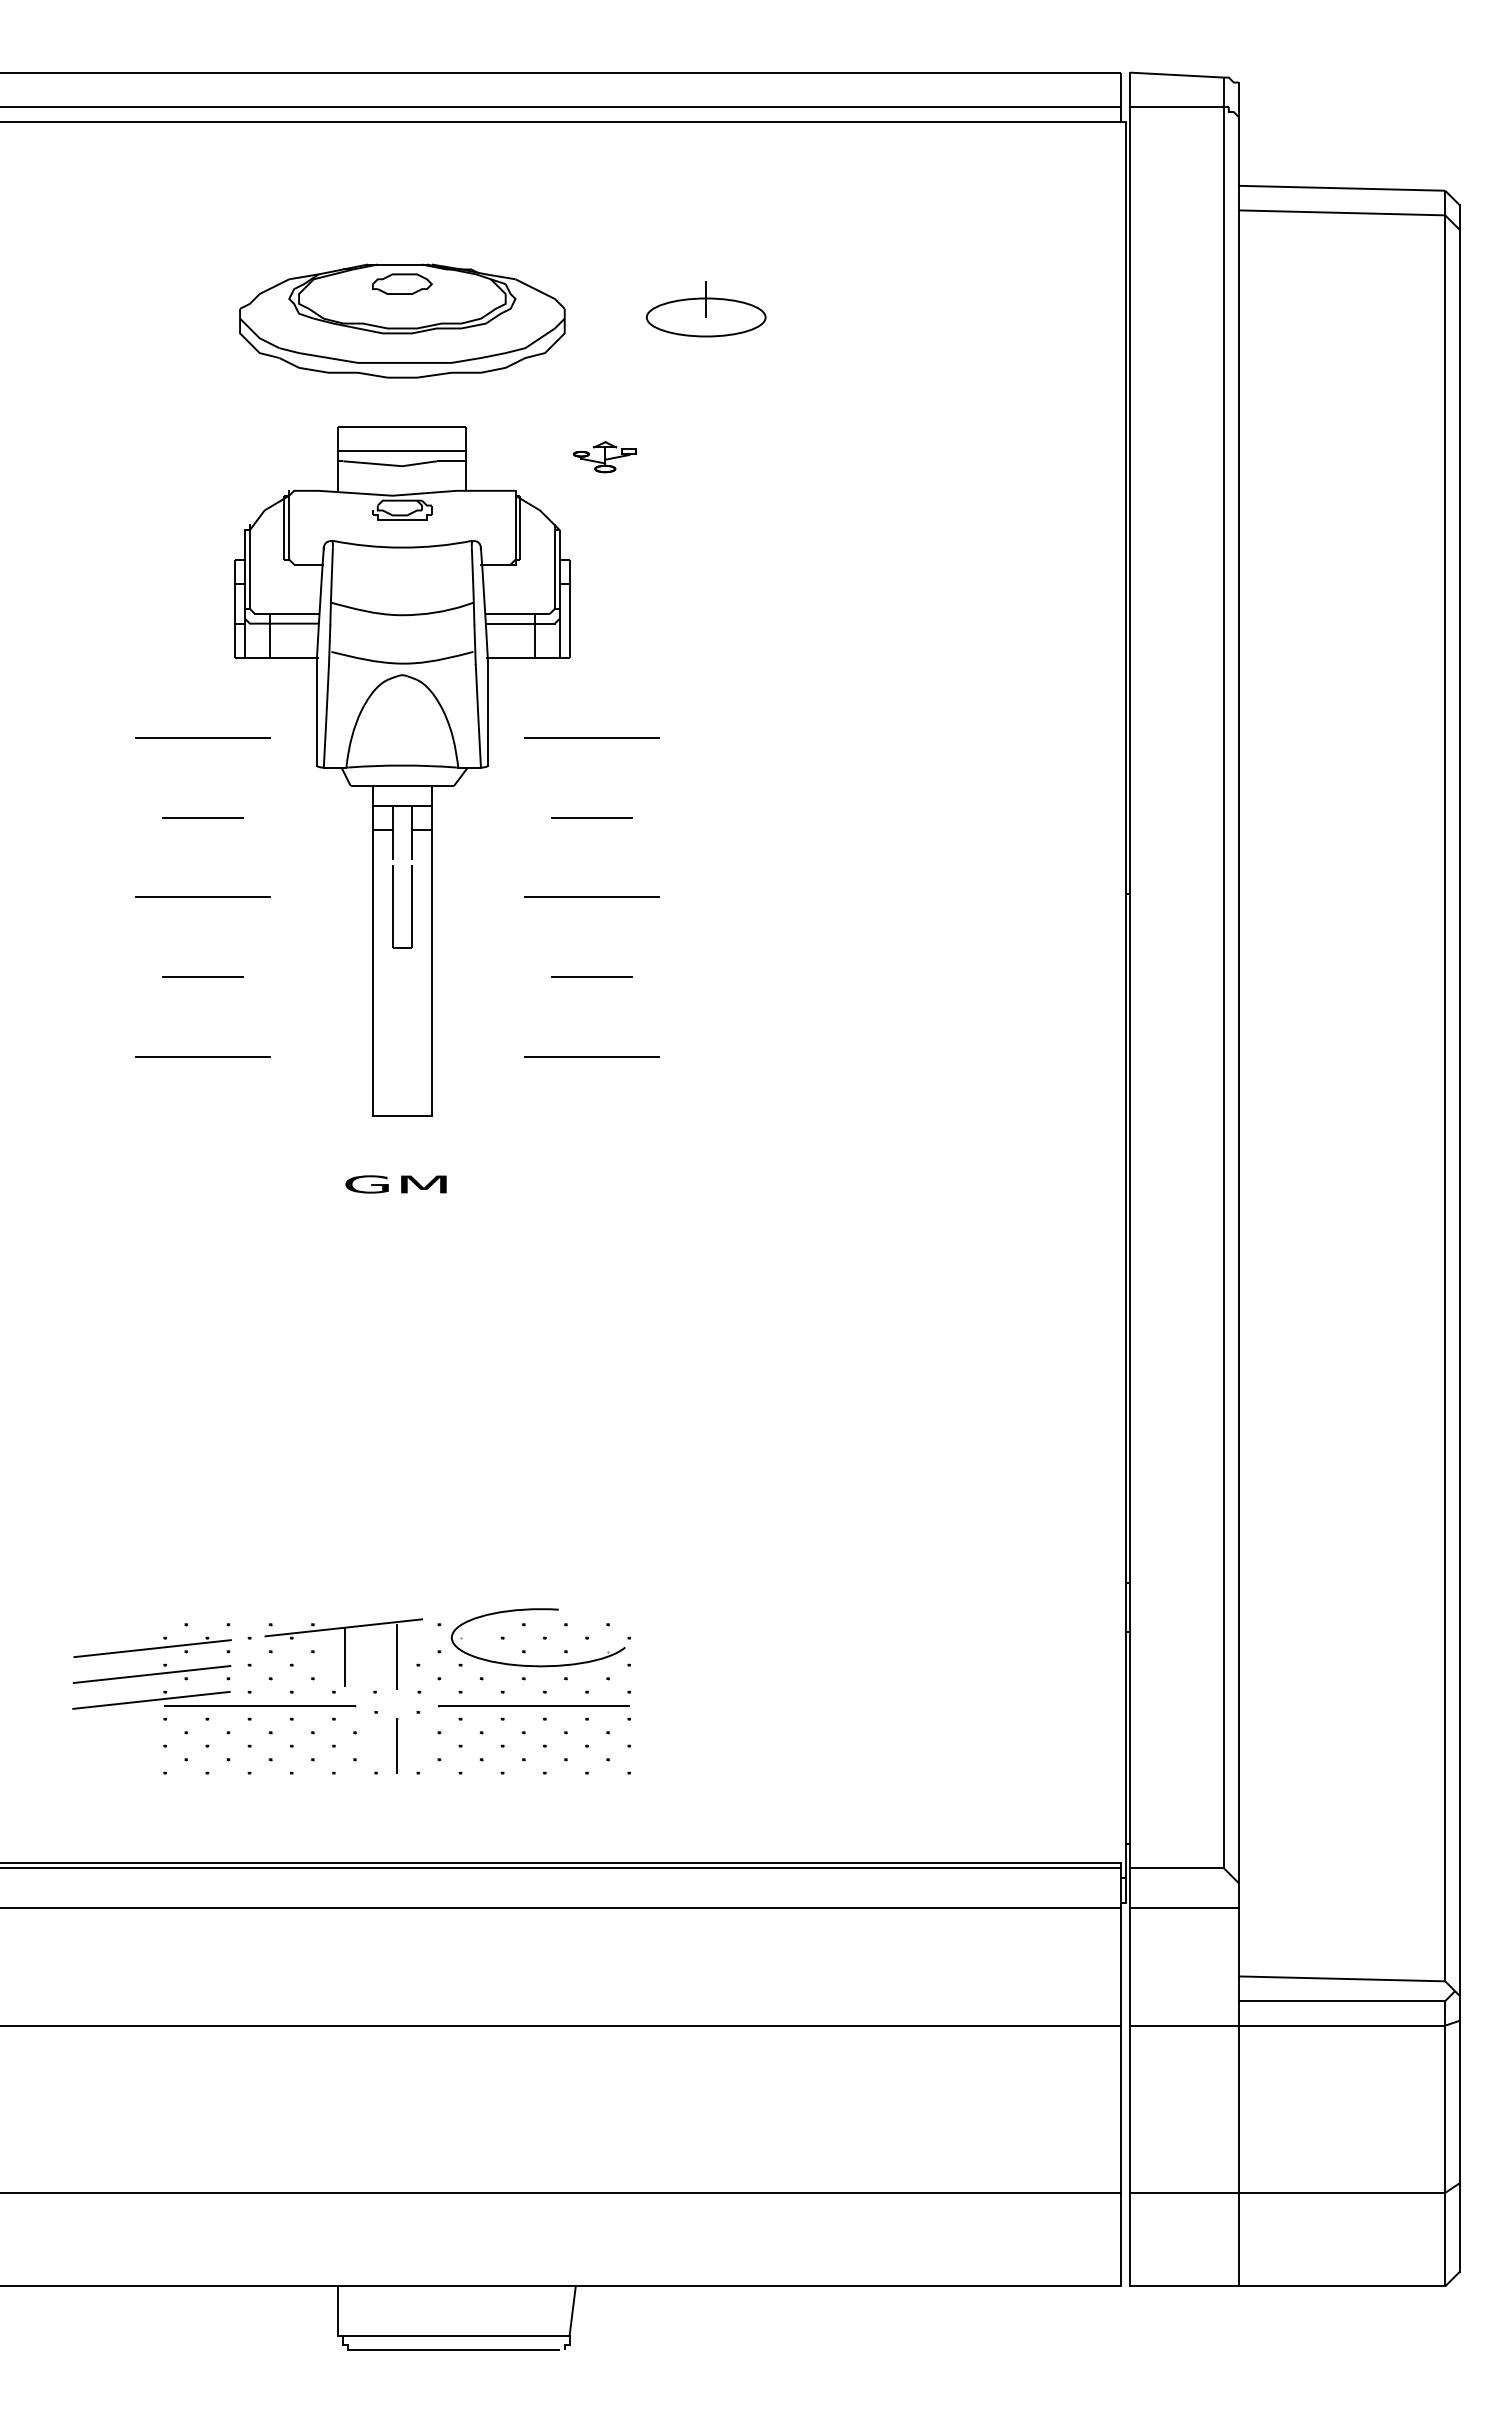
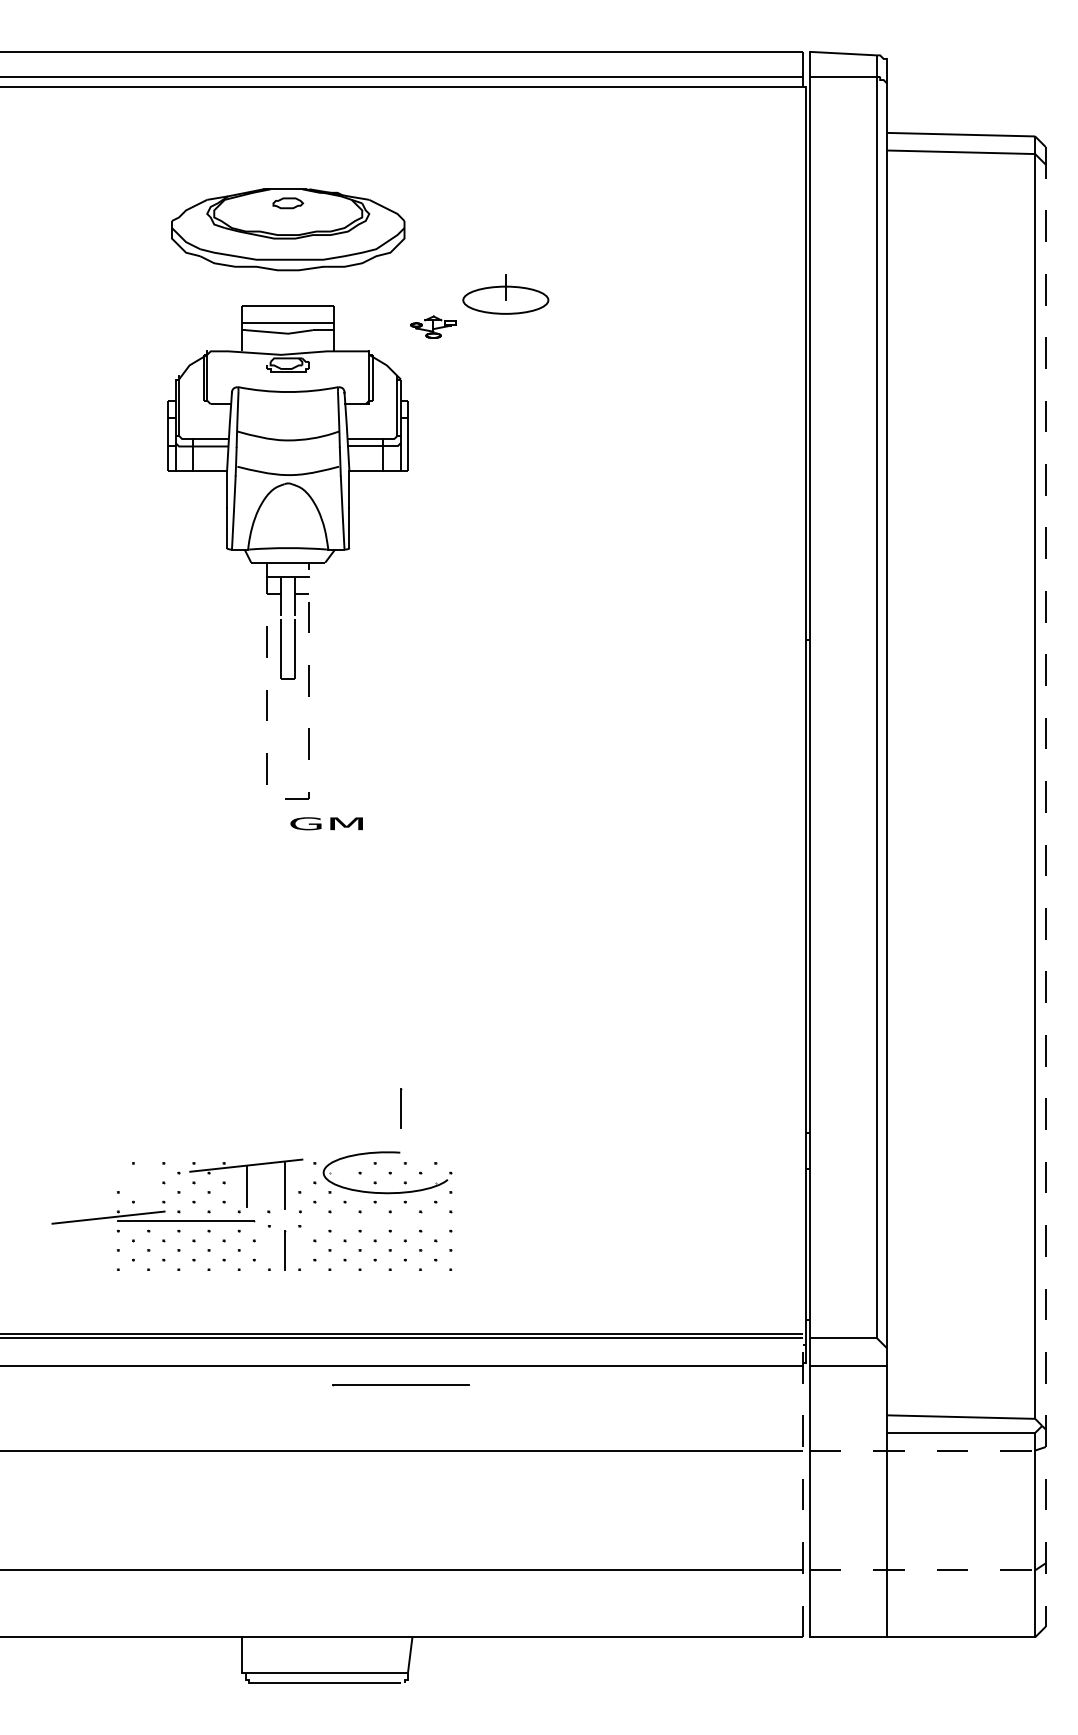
part: (402, 283) -> (288, 202), size x0.7
part: (705, 309) -> (505, 294), moved
line: (202, 737) -> (145, 528), removed
line: (591, 737) -> (423, 528), removed
line: (203, 817) -> (145, 585), removed
line: (591, 817) -> (423, 585), removed
line: (202, 897) -> (145, 642), removed
line: (591, 897) -> (423, 642), removed
line: (203, 977) -> (145, 699), removed
line: (591, 977) -> (423, 699), removed
line: (202, 1056) -> (145, 756), removed
line: (591, 1057) -> (423, 757), removed
line: (402, 1115) -> (288, 798), solid -> dashed
text: (395, 1184) -> (326, 823), moved
line: (1460, 1239) -> (1046, 887), solid -> dashed
line: (559, 1547) -> (400, 1108), added
part: (152, 1646) -> (109, 1179), removed
line: (151, 1674) -> (108, 1199), removed
line: (533, 1706) -> (400, 1385), moved
line: (1288, 2025) -> (922, 1450), solid -> dashed
line: (1120, 2074) -> (802, 1485), solid -> dashed
line: (1288, 2192) -> (922, 1570), solid -> dashed

